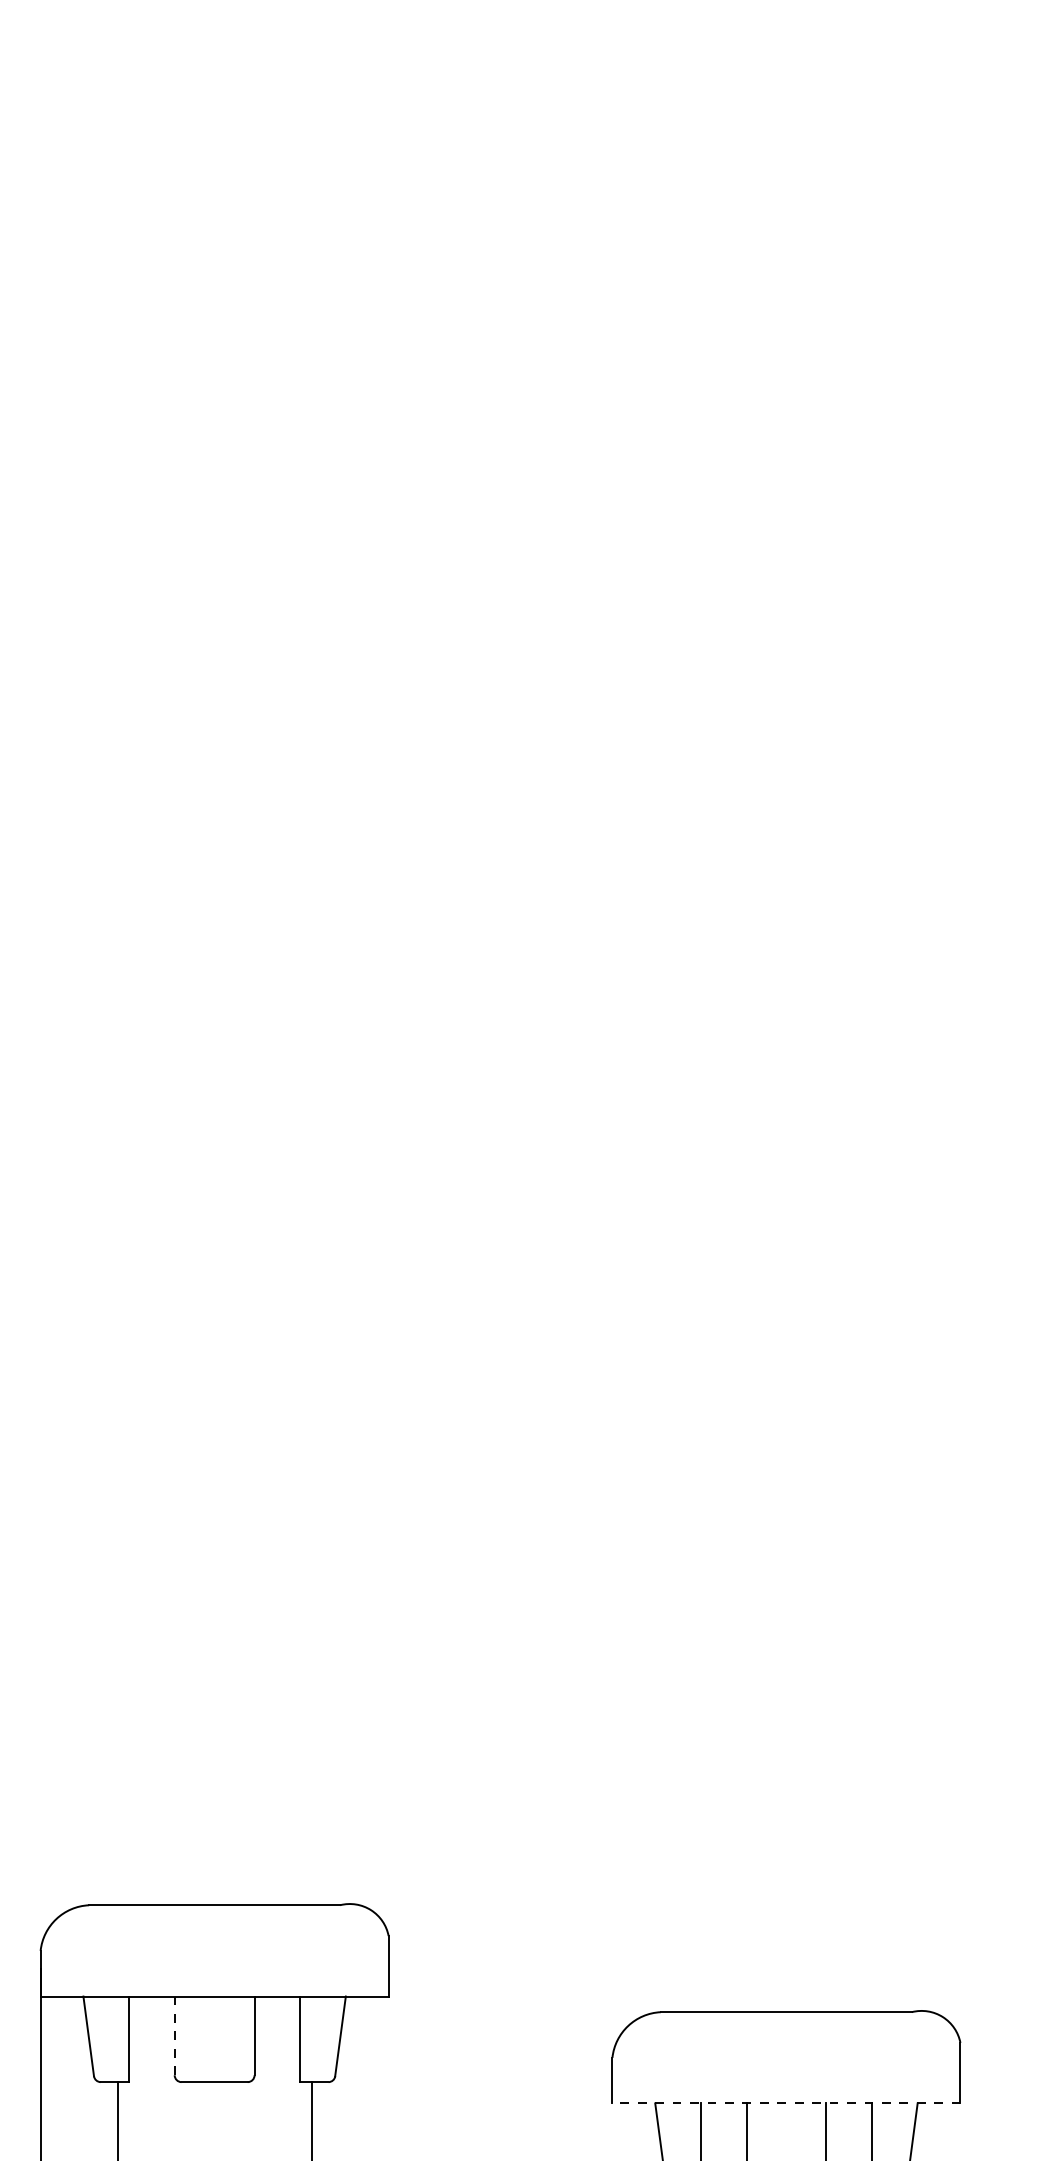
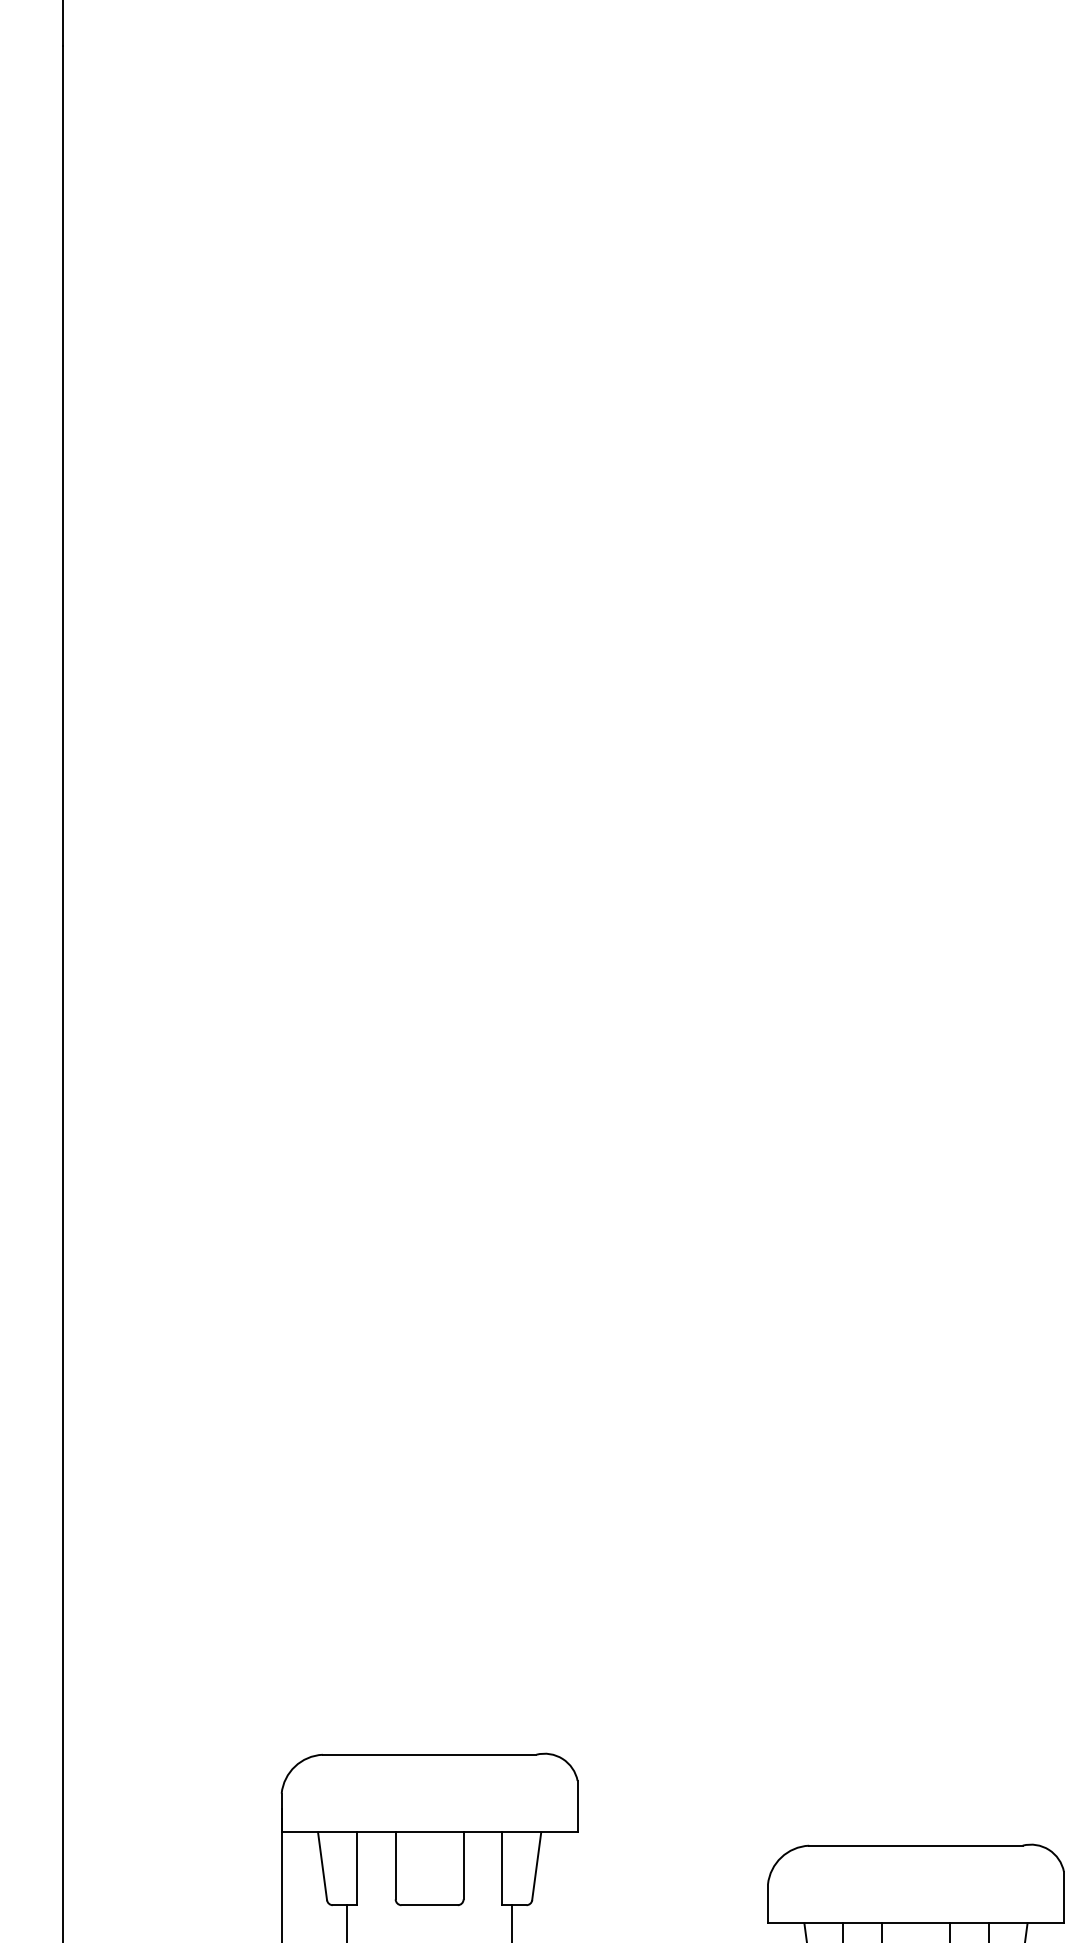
line: (174, 2036) -> (395, 1866), dashed -> solid
line: (785, 2103) -> (915, 1923), dashed -> solid

